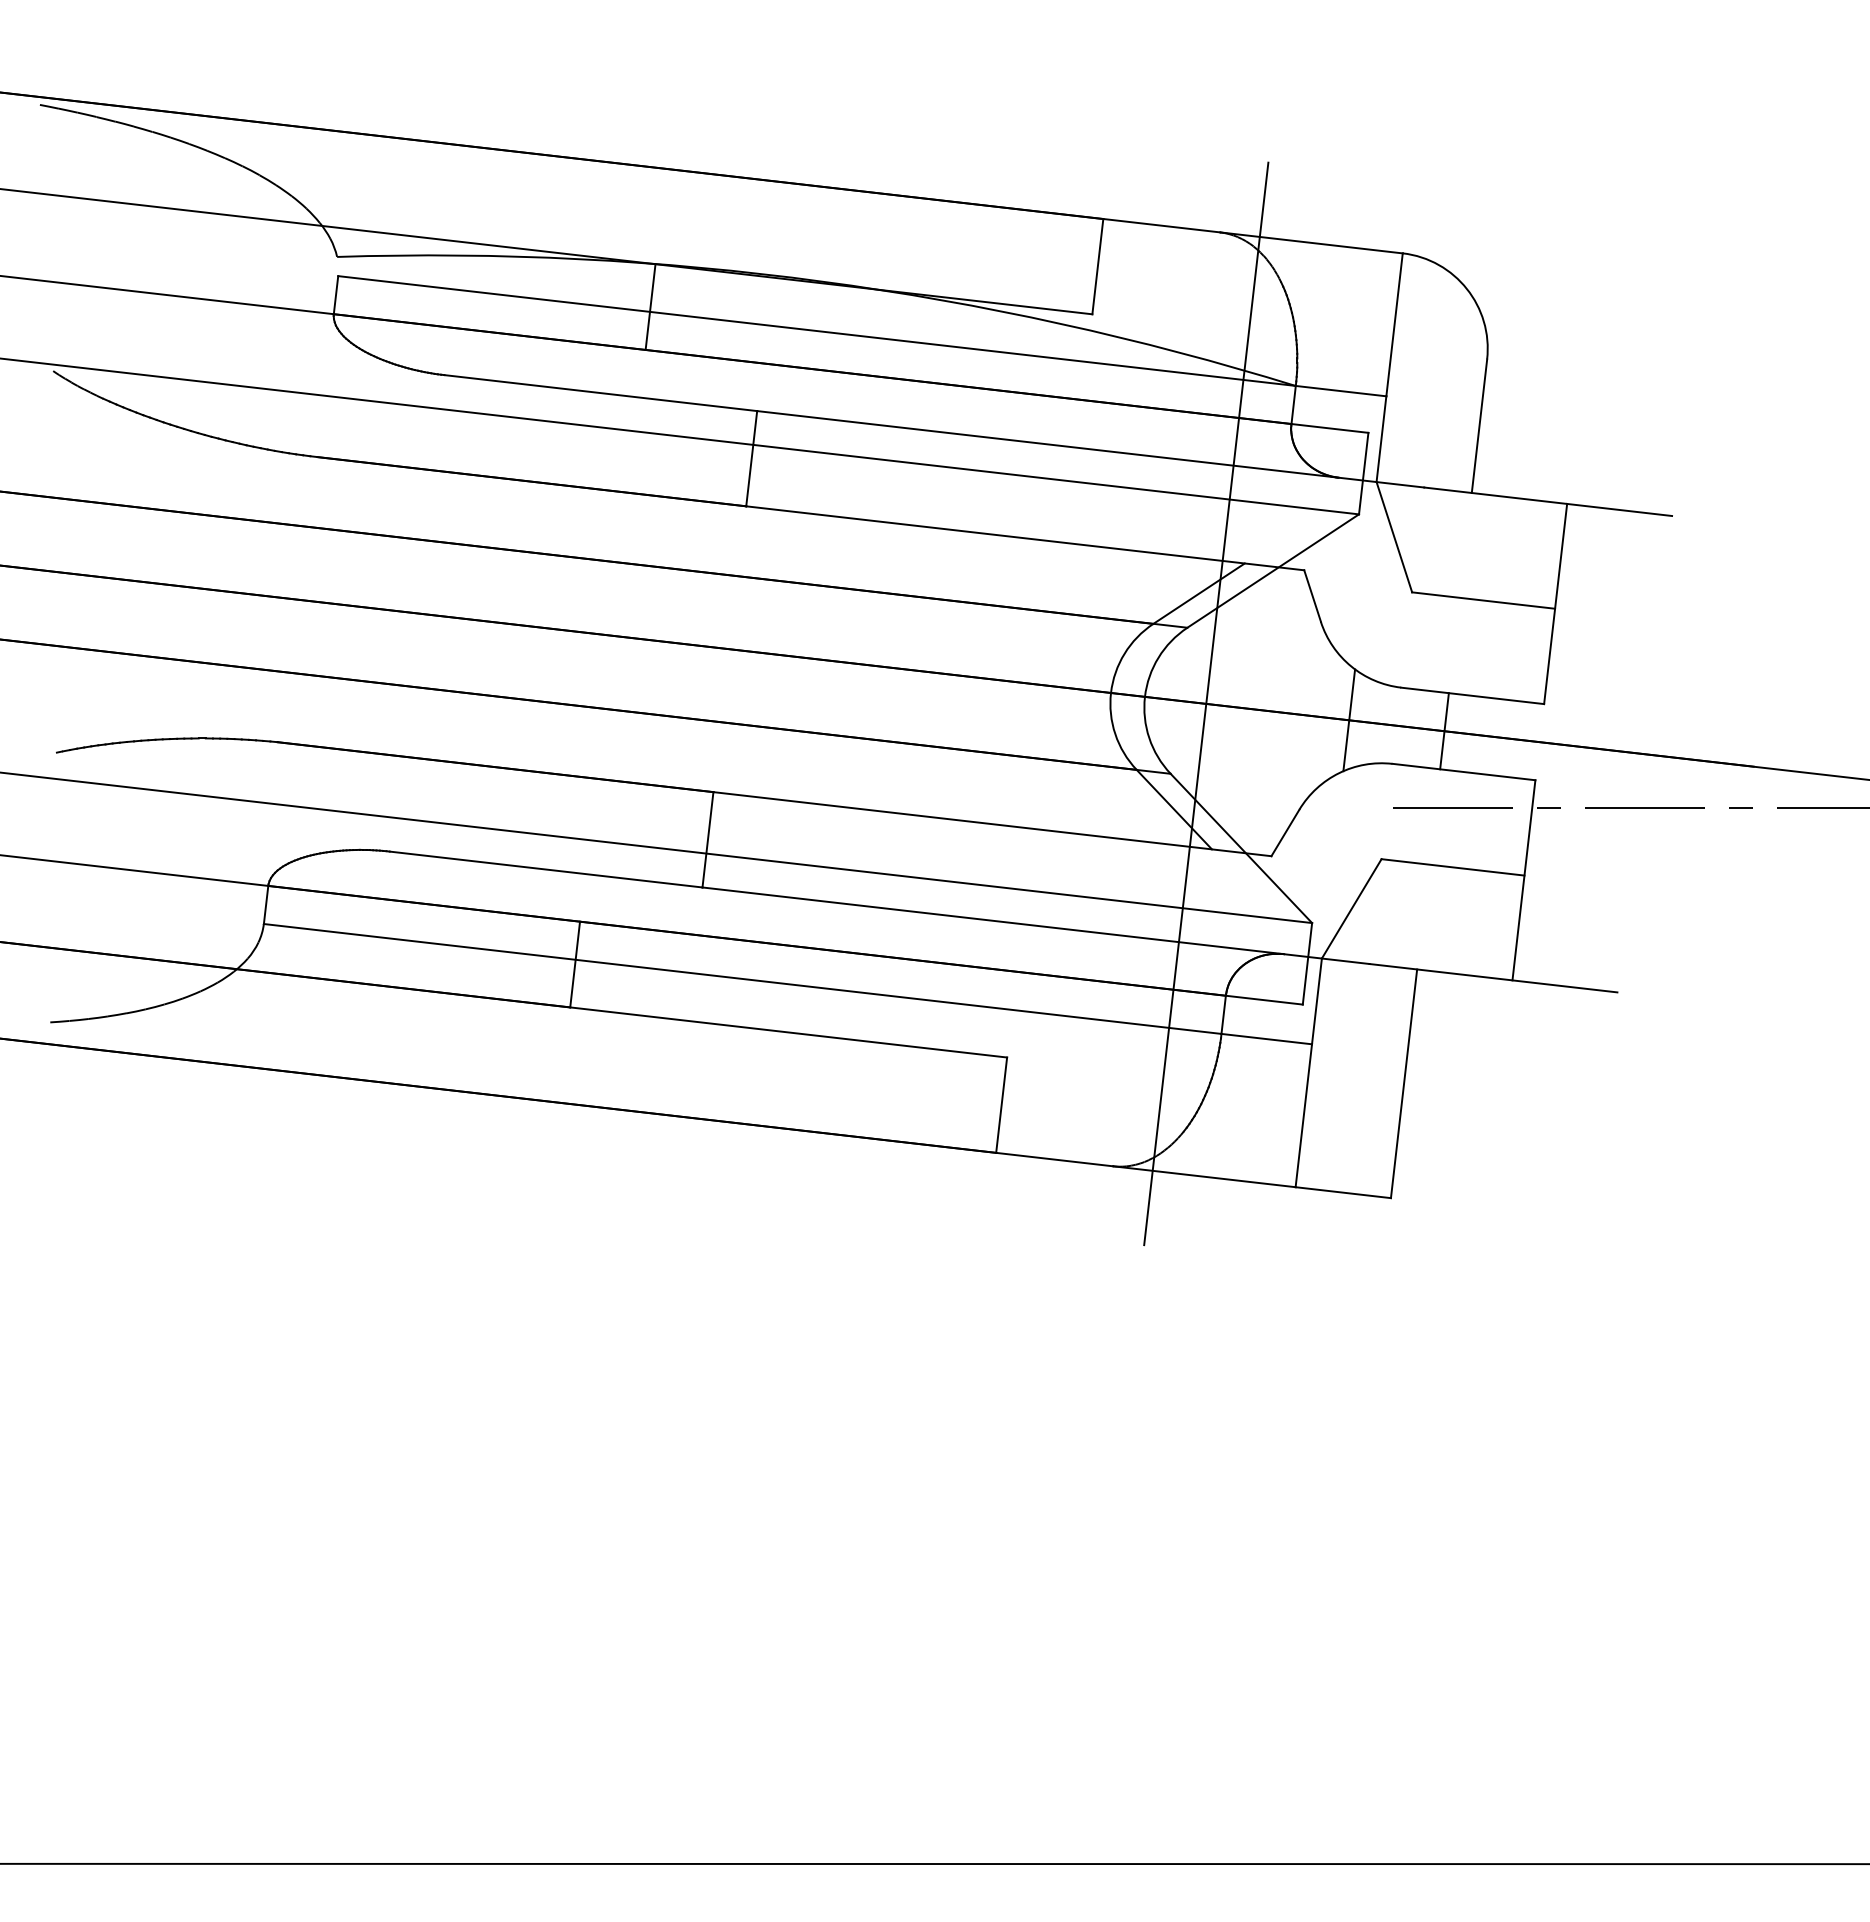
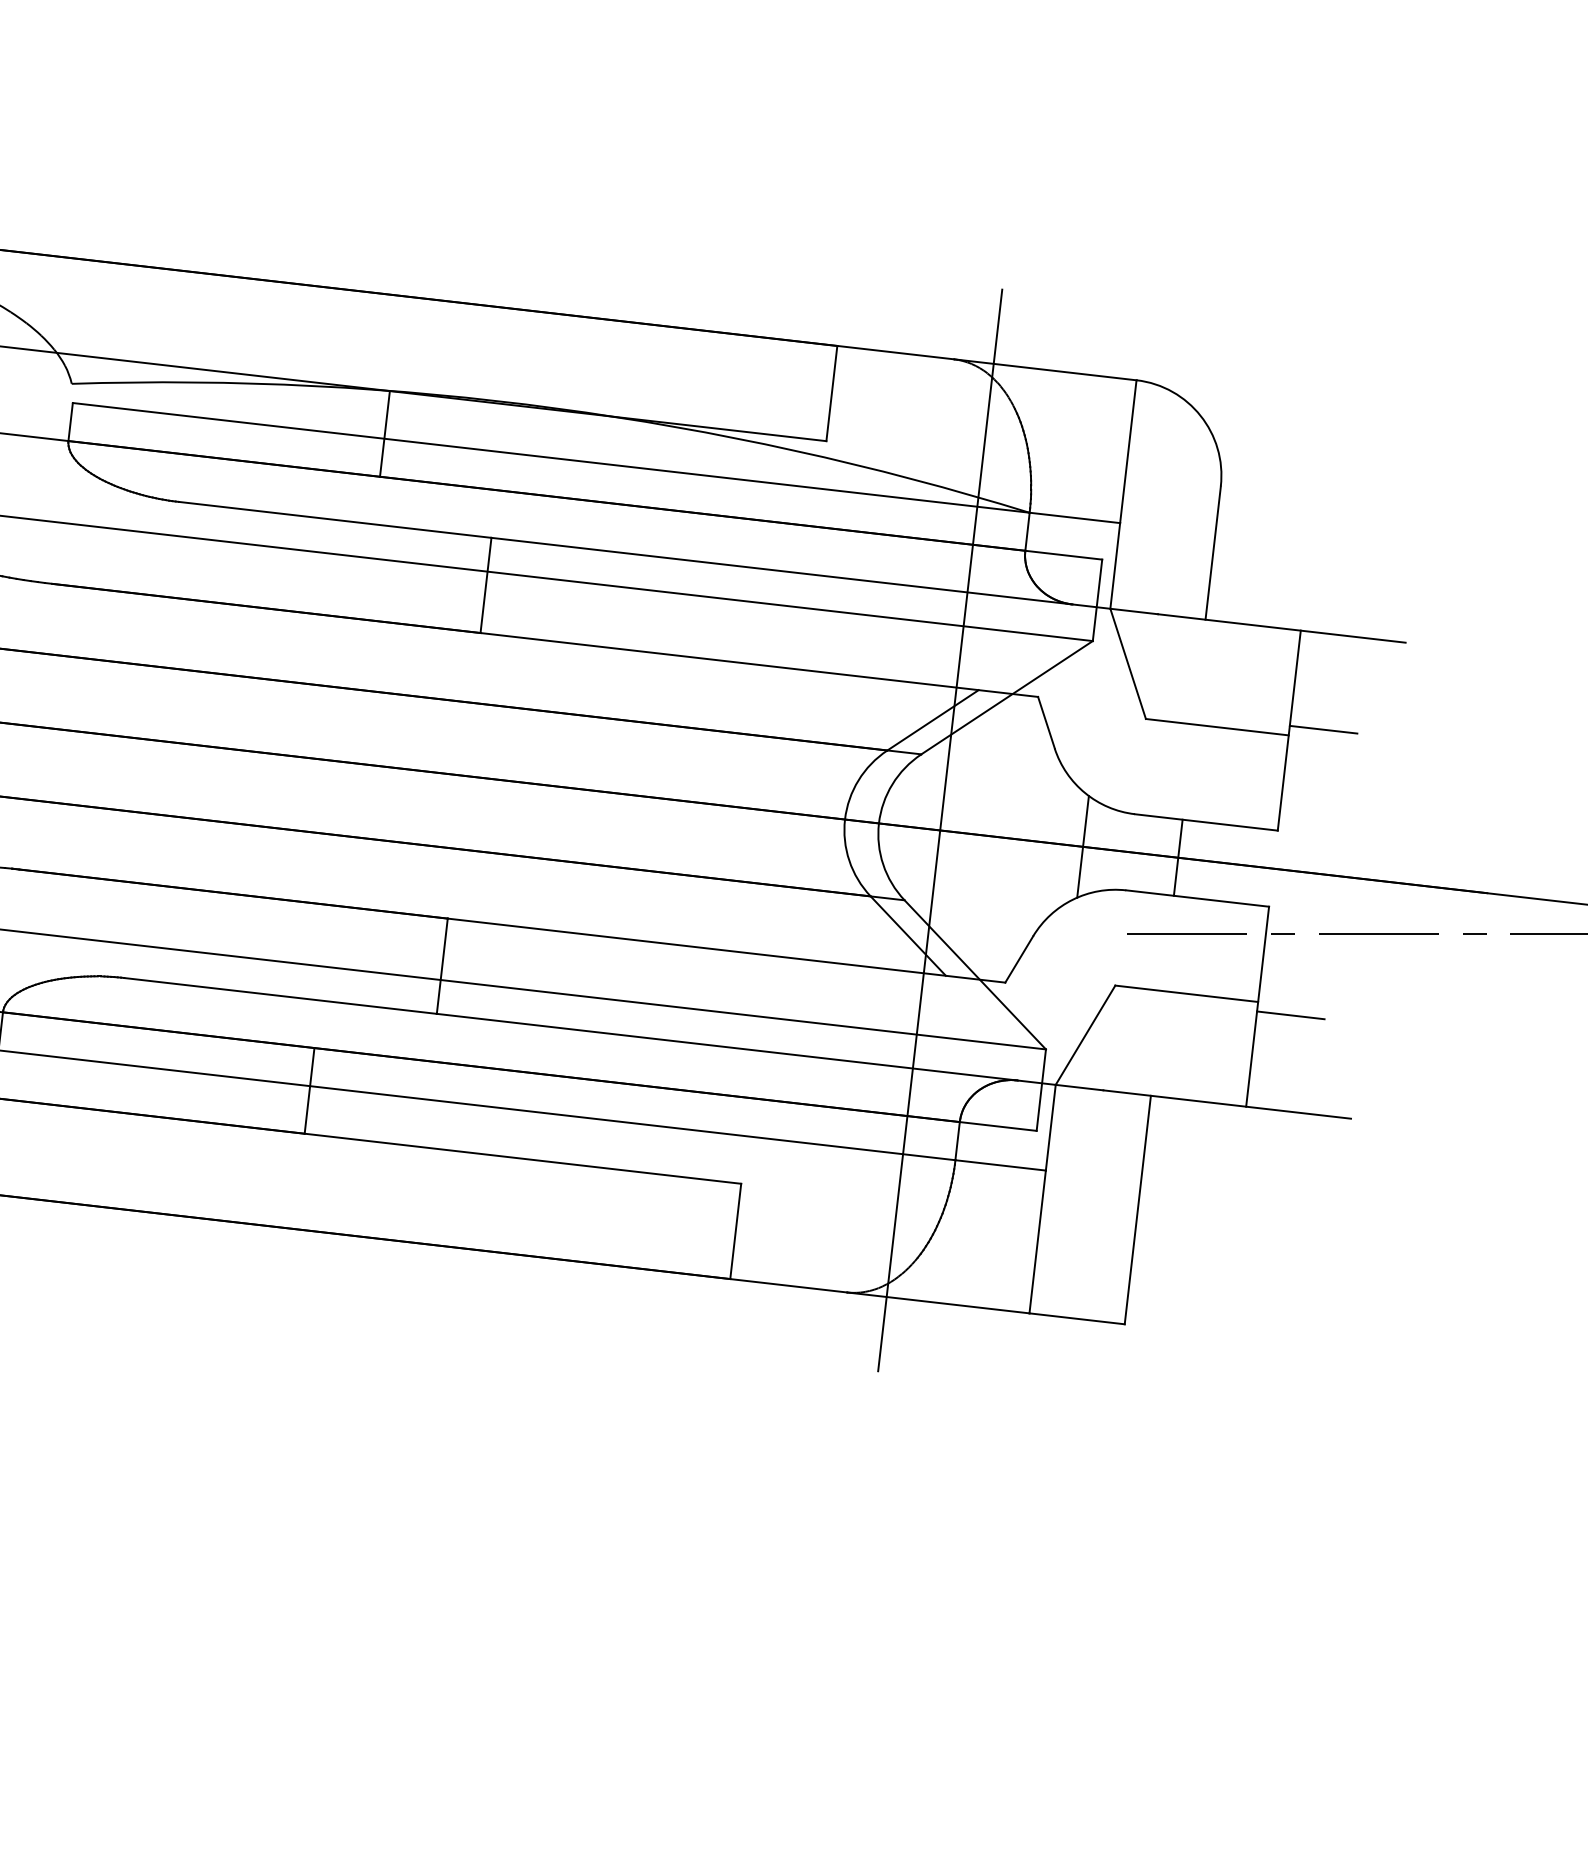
line: (1589, 602) -> (1323, 729), added
line: (1556, 888) -> (1290, 1014), added

